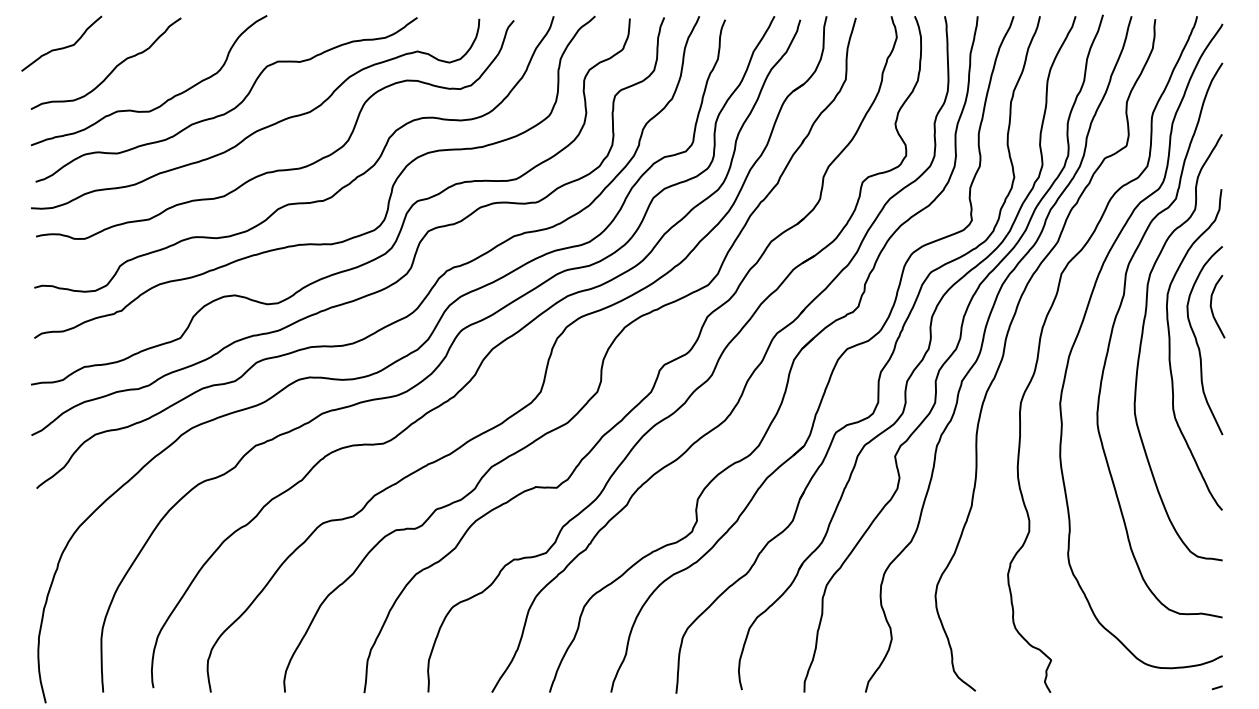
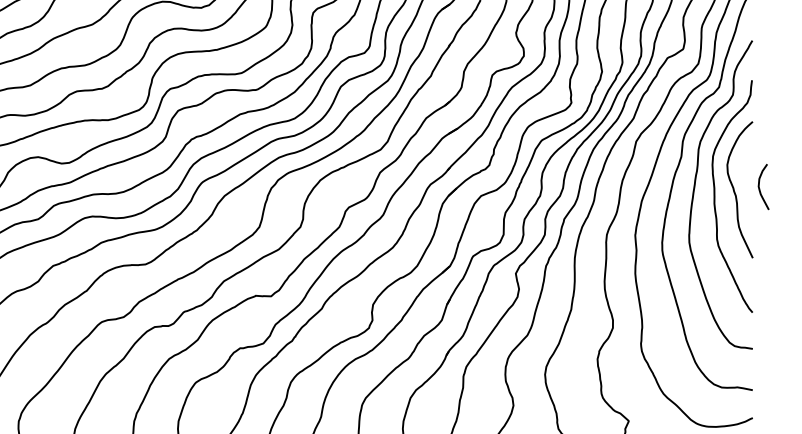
curve: (1212, 308) -> (759, 188), moved

